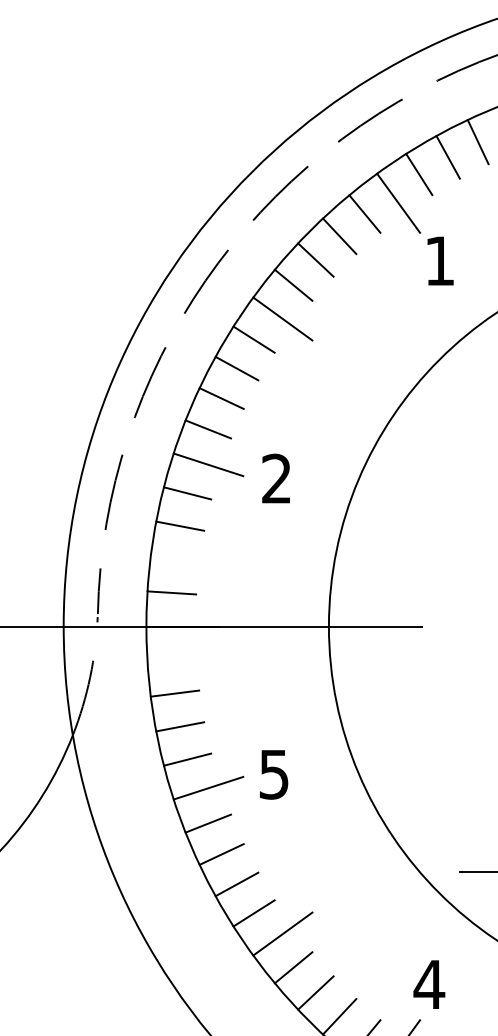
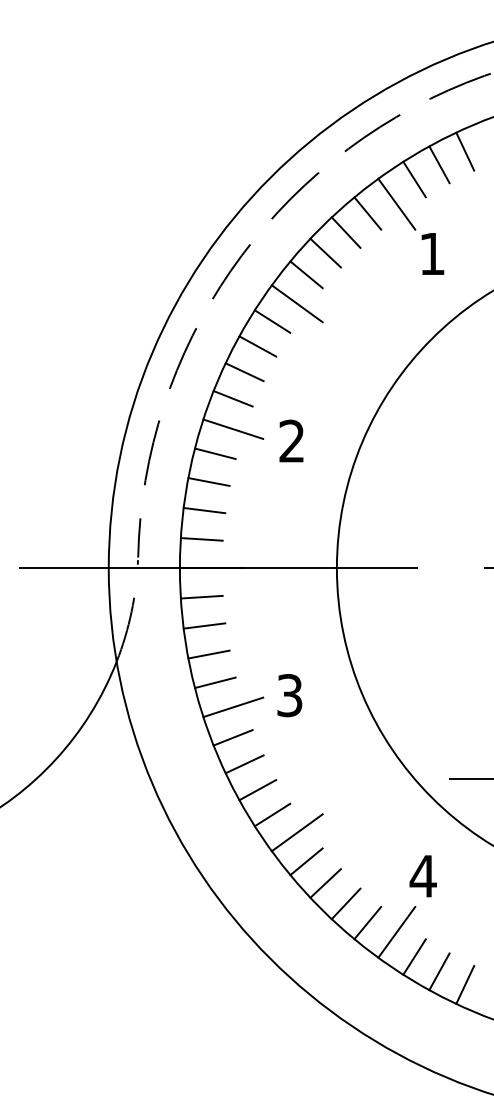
line: (174, 559) -> (204, 510), added
line: (171, 659) -> (201, 596), added
text: (273, 774) -> (289, 695), 5 -> 3

